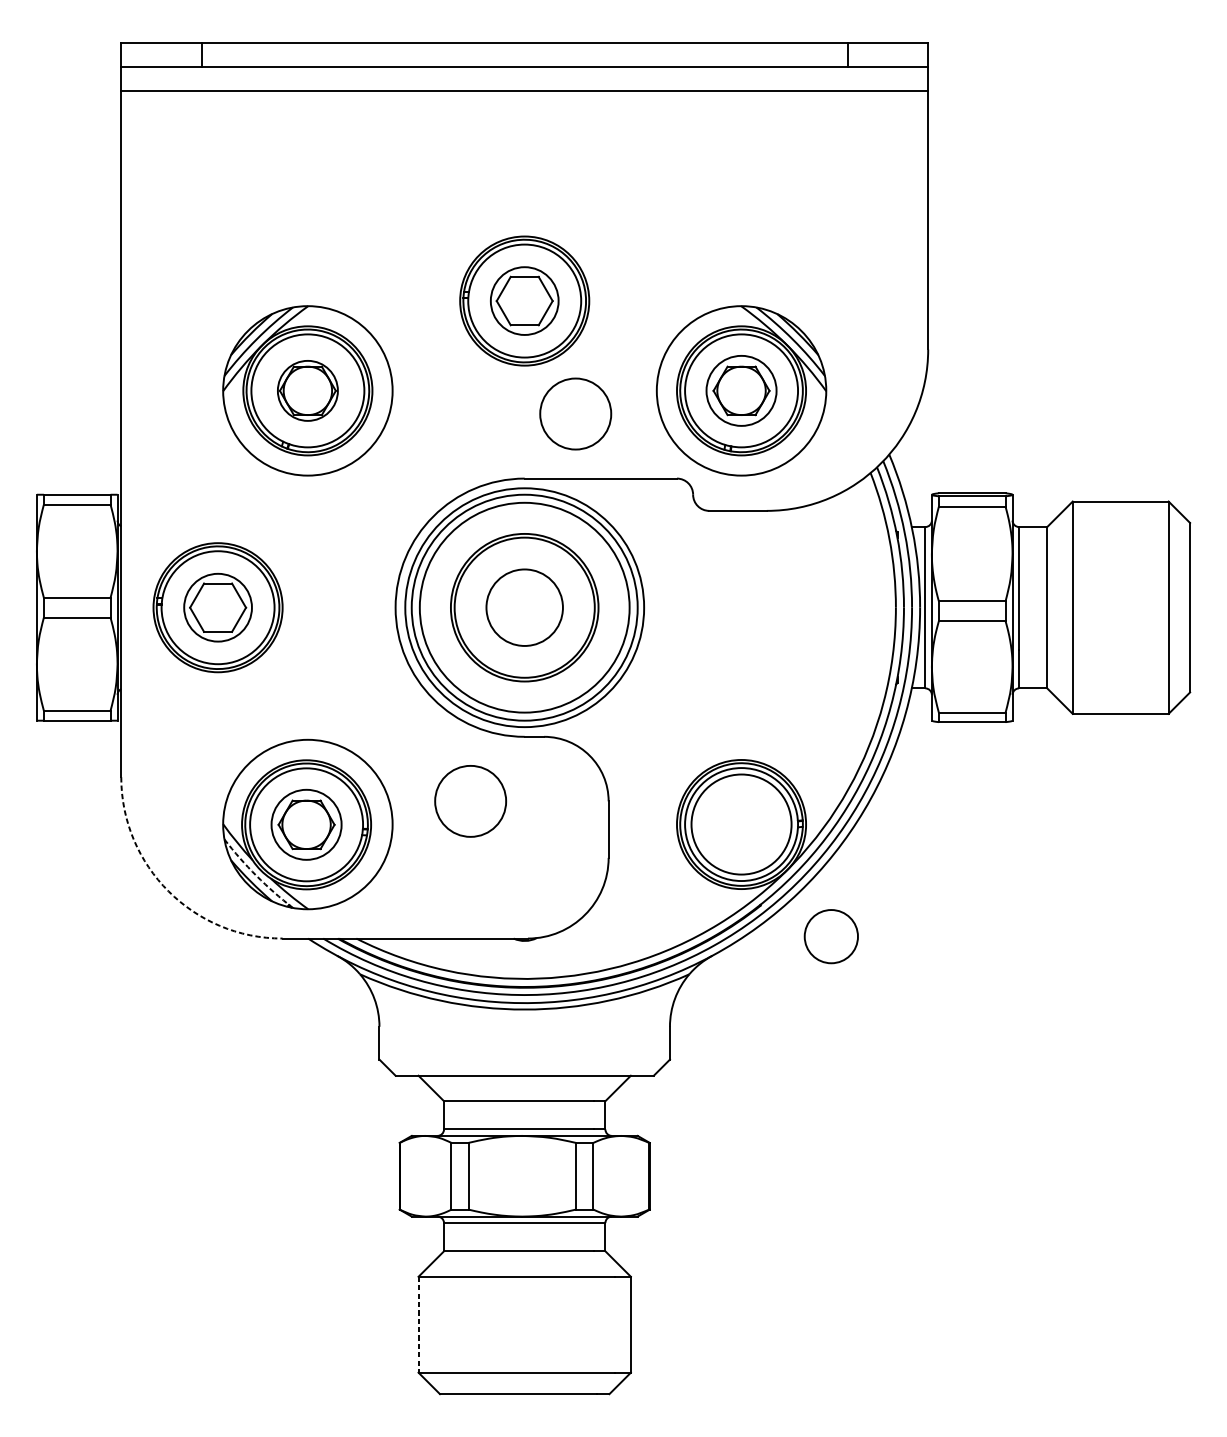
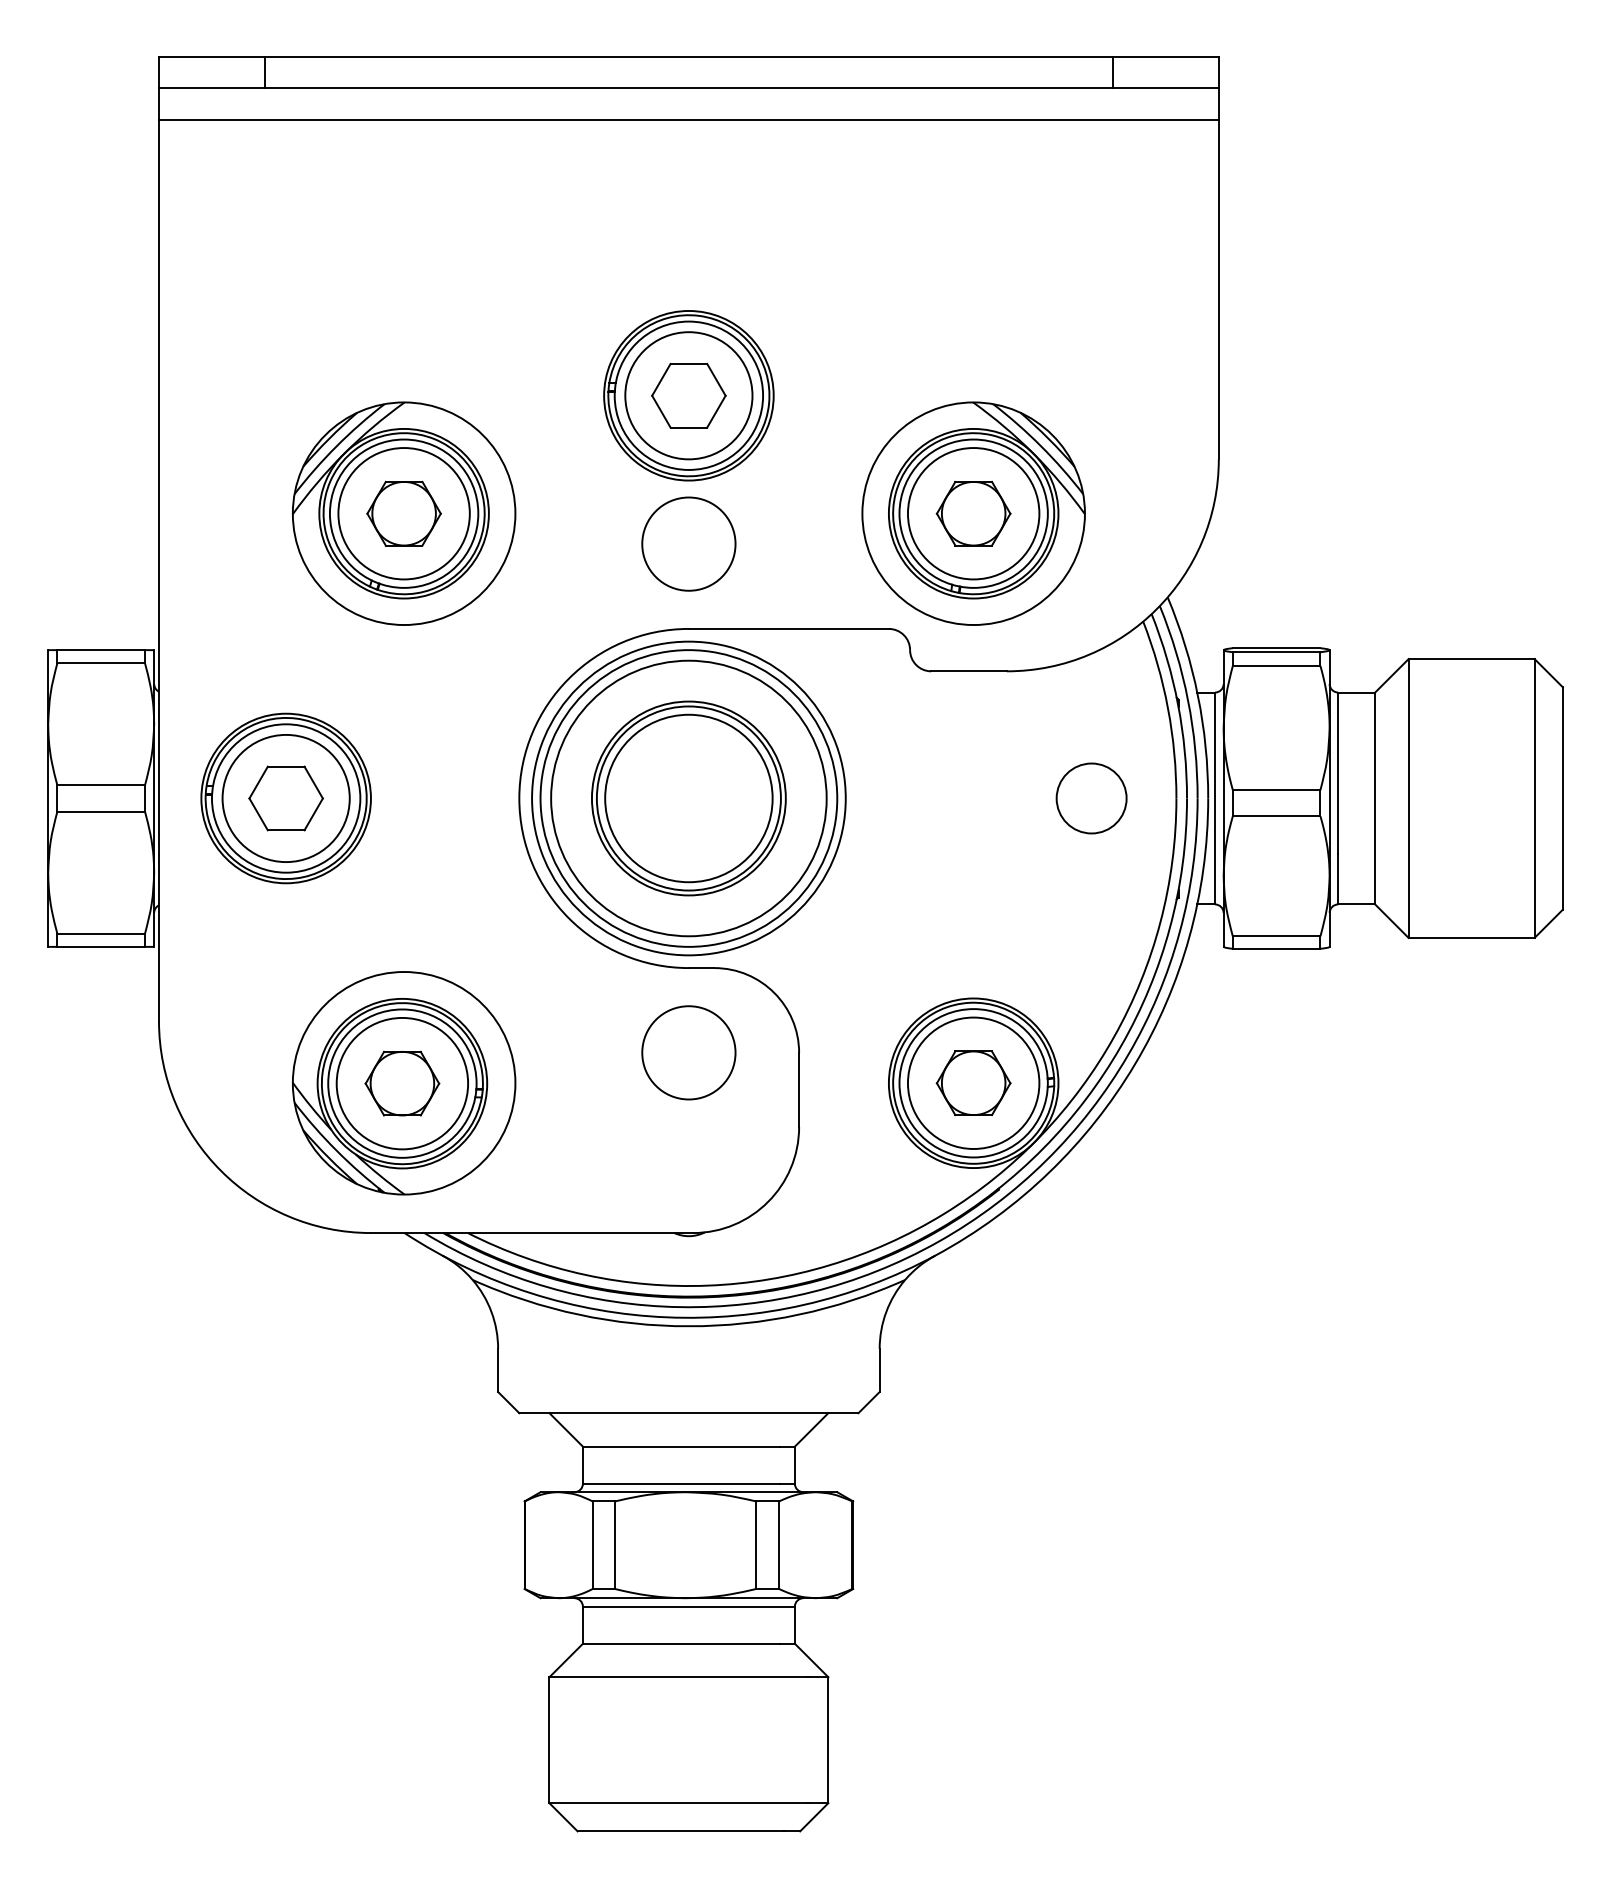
circle: (524, 300) -> (688, 395), size x1.43
circle: (307, 390) -> (403, 513), size x1.67
circle: (741, 390) -> (973, 513), size x1.43
circle: (575, 413) -> (688, 543), moved
circle: (217, 607) -> (285, 798), size x1.43
circle: (524, 607) -> (688, 798), size x1.67
circle: (470, 801) -> (688, 1052), moved
circle: (306, 824) -> (402, 1083), size x1.43
part: (741, 824) -> (973, 1083), added
arc: (256, 875) -> (336, 1150), dashed -> solid
arc: (168, 890) -> (221, 1170), dashed -> solid
circle: (831, 936) -> (1091, 798), moved
line: (418, 1324) -> (549, 1740), dashed -> solid

